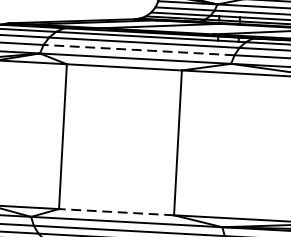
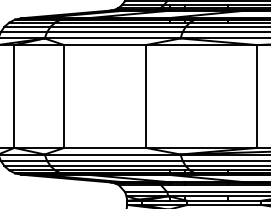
line: (138, 50) -> (114, 32), dashed -> solid
line: (117, 211) -> (105, 147), dashed -> solid

